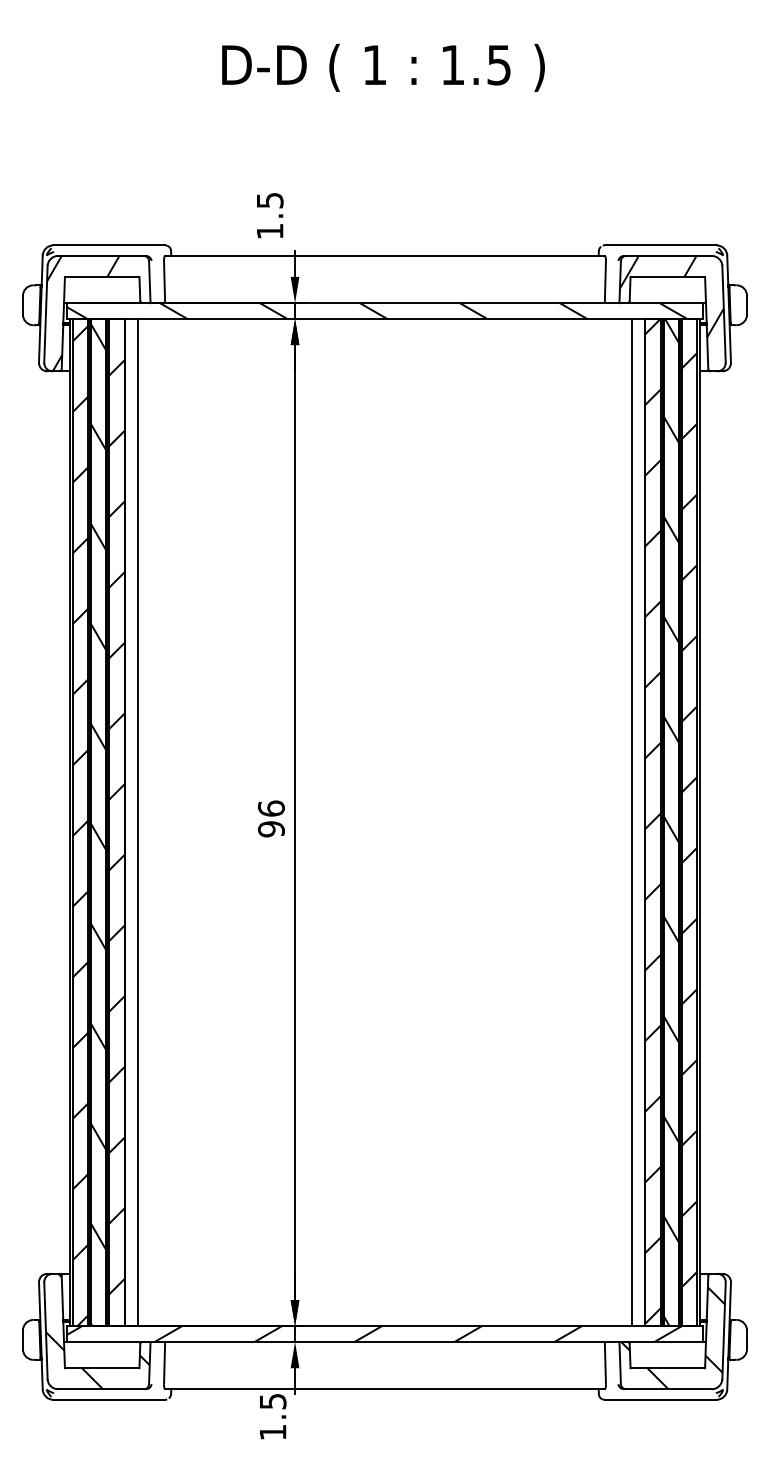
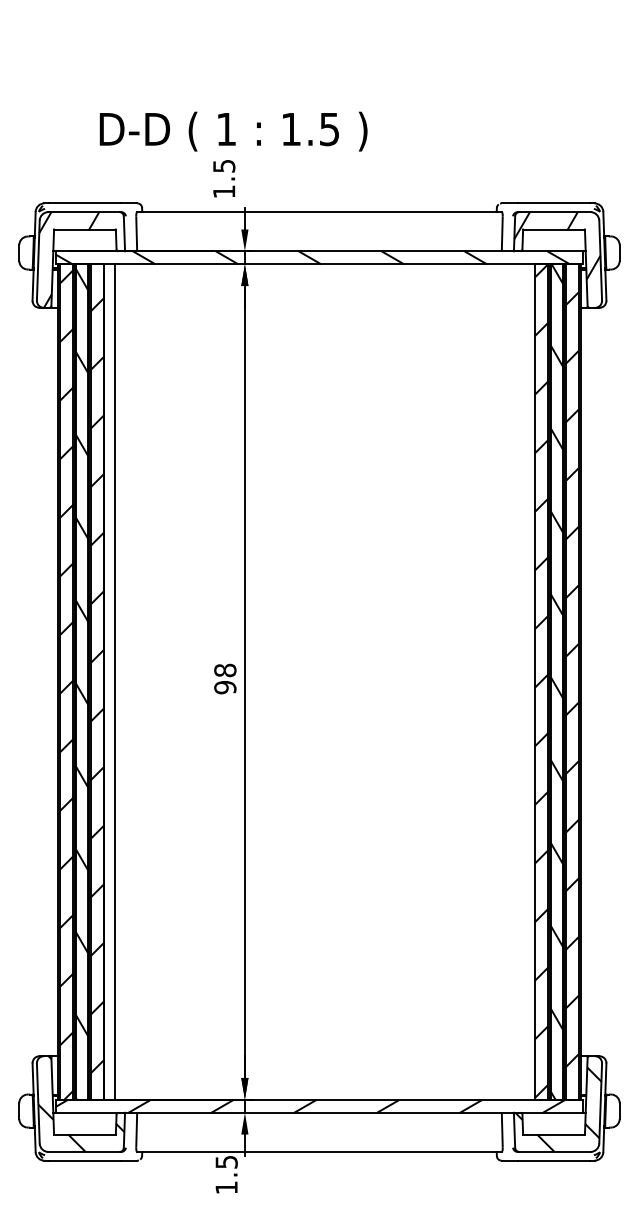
text: (383, 67) -> (233, 131), moved
text: (271, 808) -> (225, 670), 96 -> 98
line: (631, 822) -> (523, 681), removed

